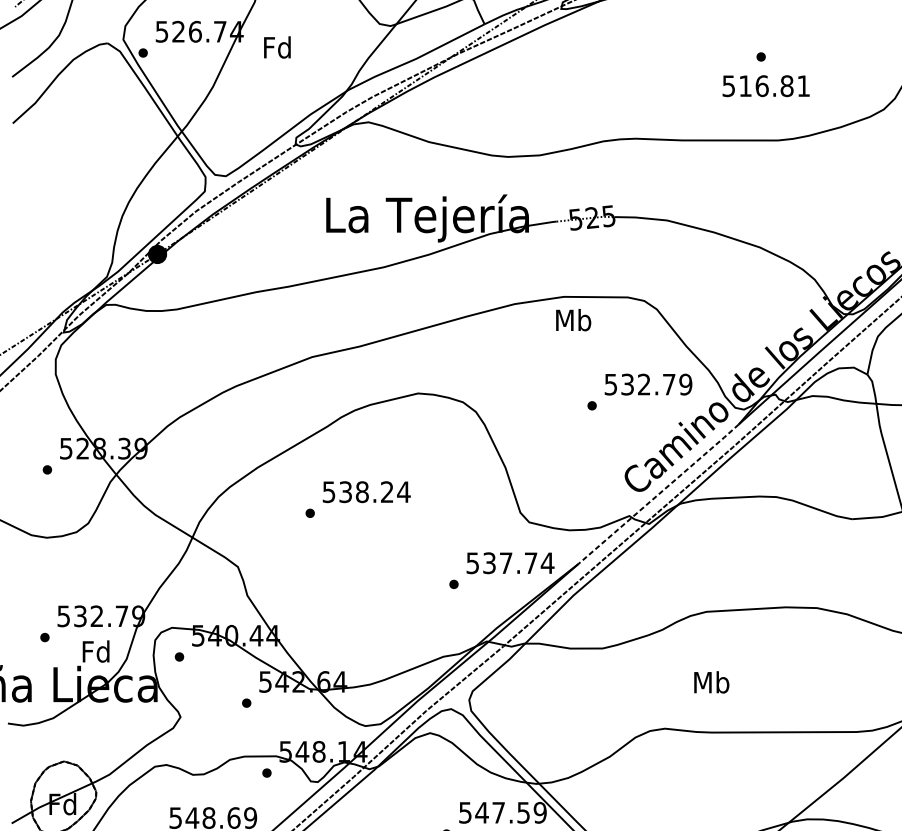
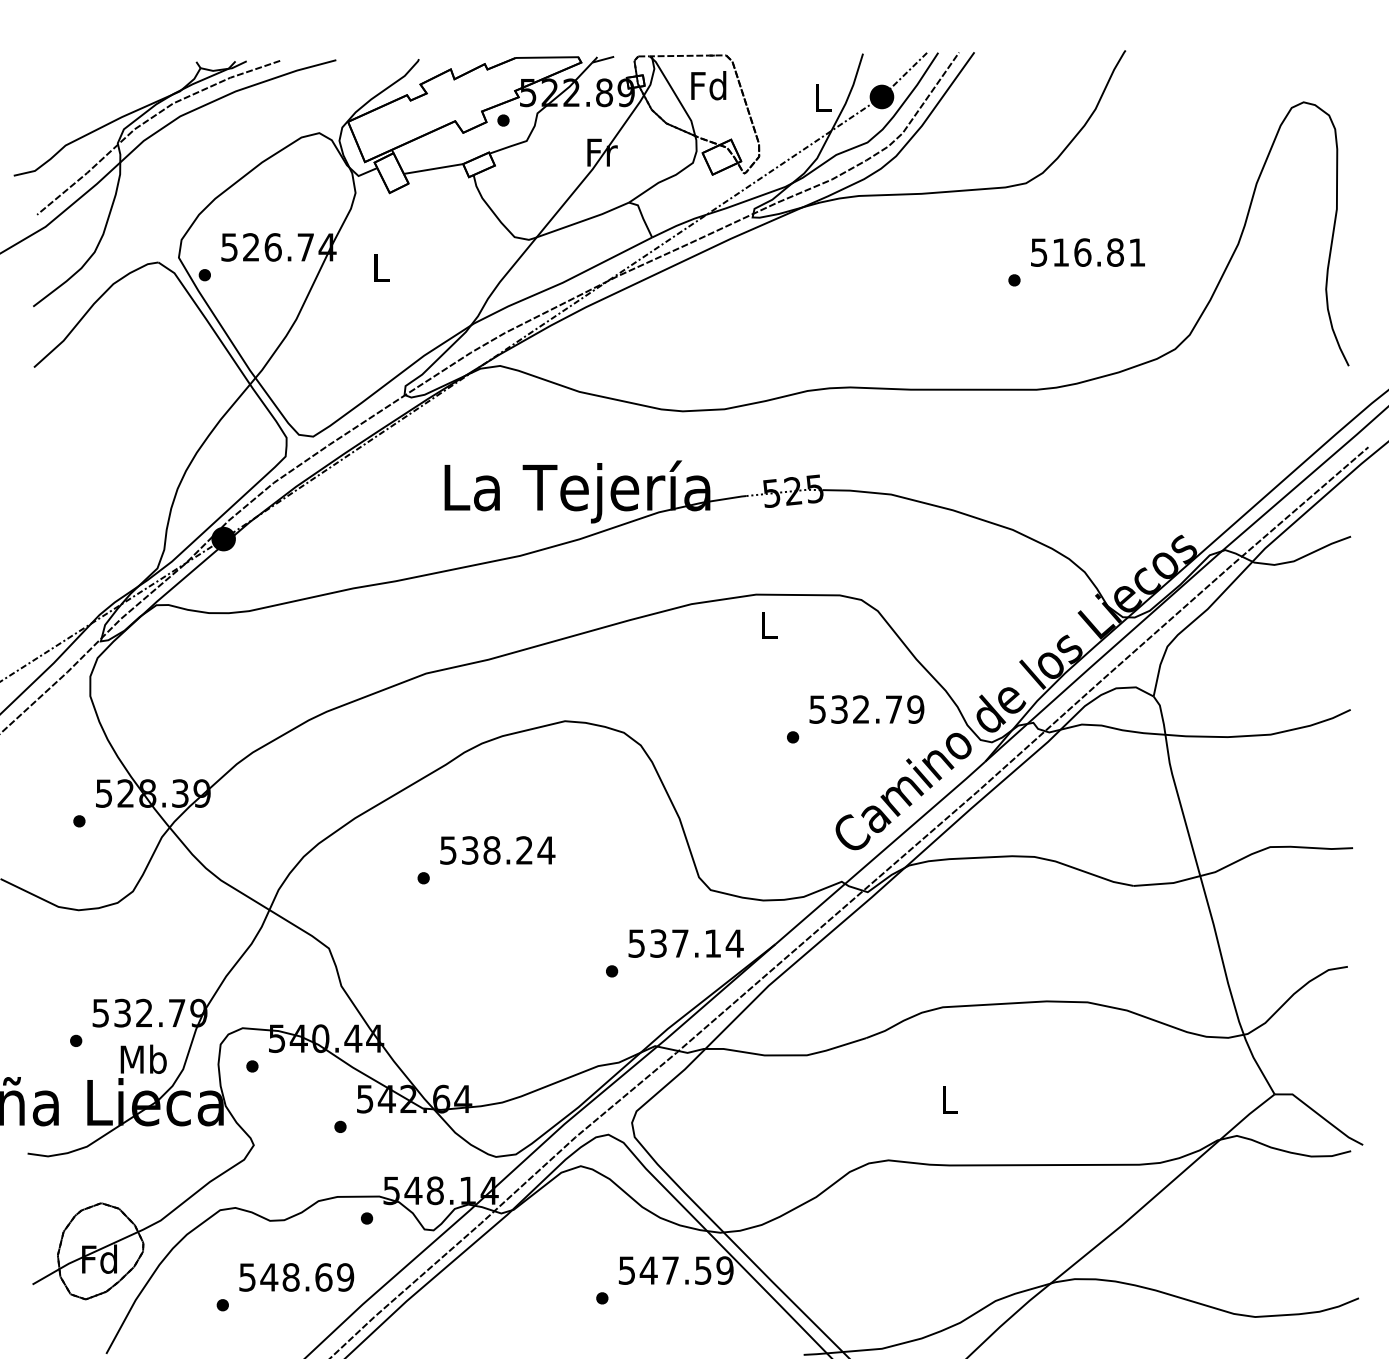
text: (277, 47) -> (380, 267), Fd -> L
text: (765, 86) -> (1087, 252), moved
text: (573, 319) -> (768, 624), Mb -> L
line: (658, 493) -> (880, 852), dashed -> solid
text: (530, 563) -> (712, 943), 537.74 -> 537.14
text: (96, 650) -> (143, 1058), Fd -> Mb
text: (711, 682) -> (949, 1099), Mb -> L

